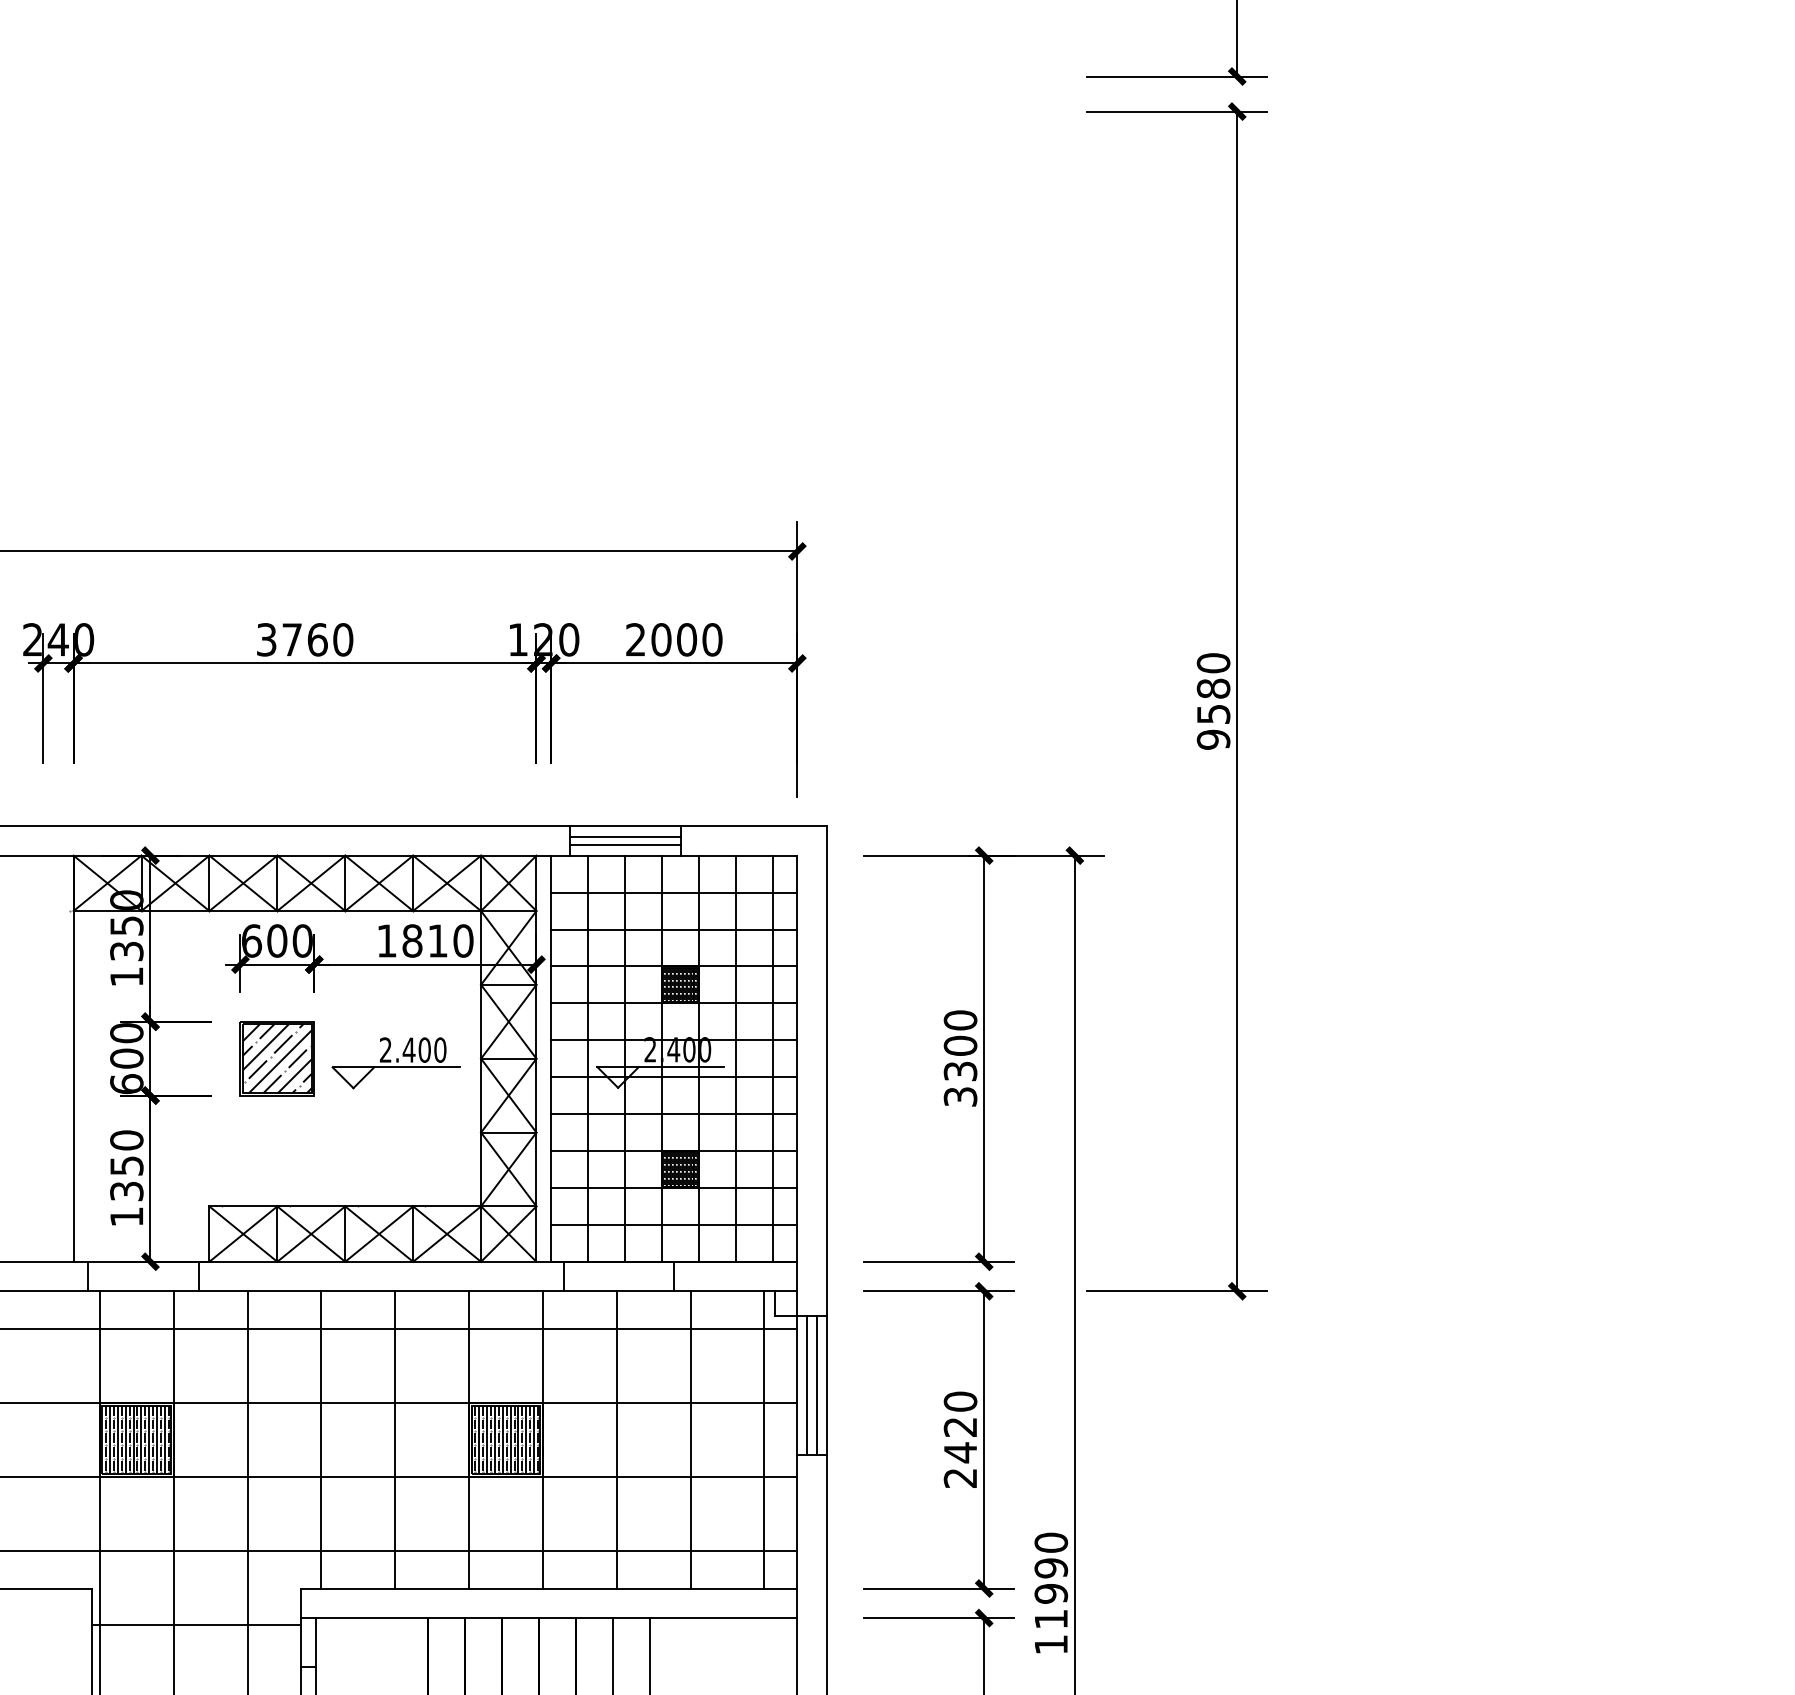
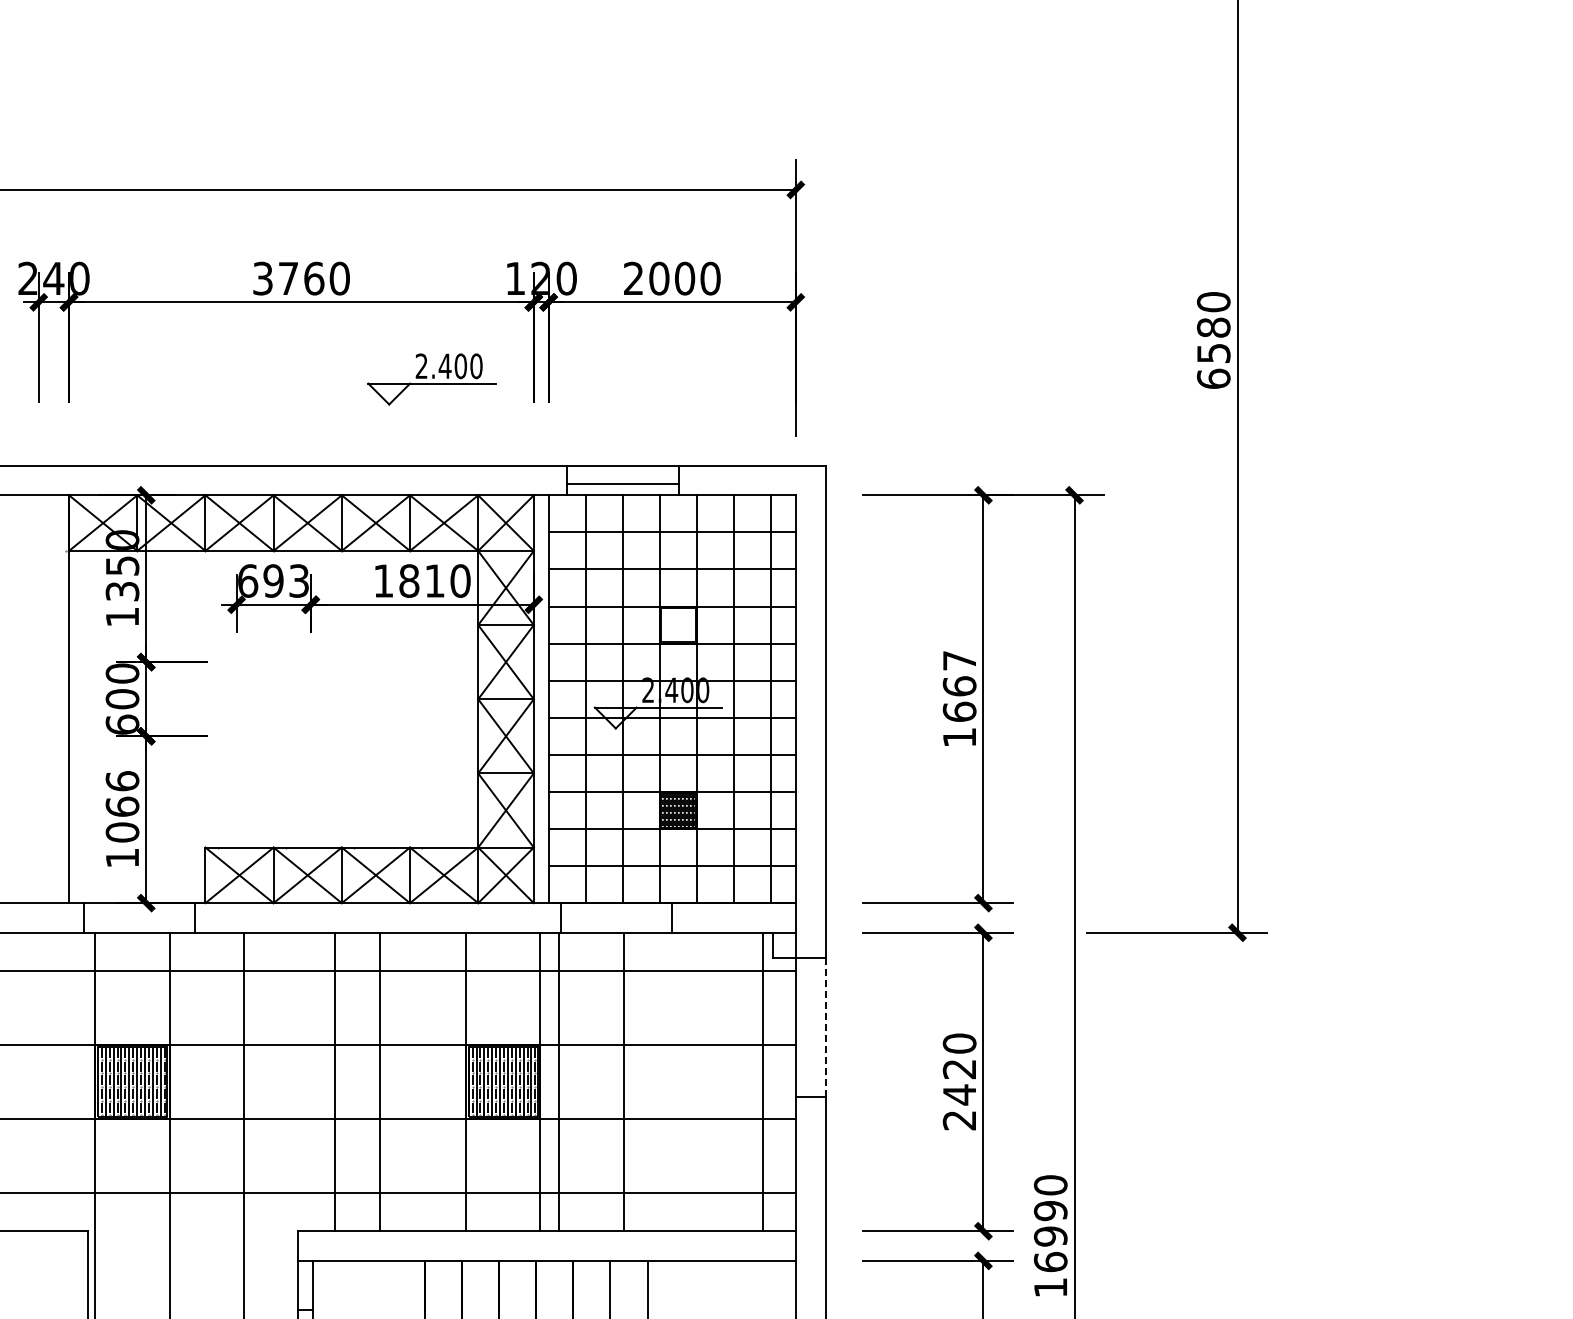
text: (1213, 739) -> (1213, 378), 9580 -> 6580
line: (624, 837) -> (622, 477), removed
text: (289, 940) -> (285, 580), 600 -> 693
hatch: (680, 984) -> (678, 624), removed
part: (276, 1058) -> (272, 699), removed
text: (960, 1058) -> (959, 699), 3300 -> 1667
part: (395, 1063) -> (431, 379), moved
text: (126, 1165) -> (122, 806), 1350 -> 1066
line: (807, 1385) -> (805, 1027), removed
line: (817, 1385) -> (816, 1027), removed
line: (826, 1385) -> (825, 1027), solid -> dashed
line: (321, 1439) -> (380, 1081), moved
line: (395, 1439) -> (335, 1081), moved
line: (616, 1439) -> (558, 1081), moved
line: (690, 1439) -> (624, 1081), moved
text: (1051, 1619) -> (1050, 1262), 11990 -> 16990
line: (196, 1624) -> (192, 1267), removed

